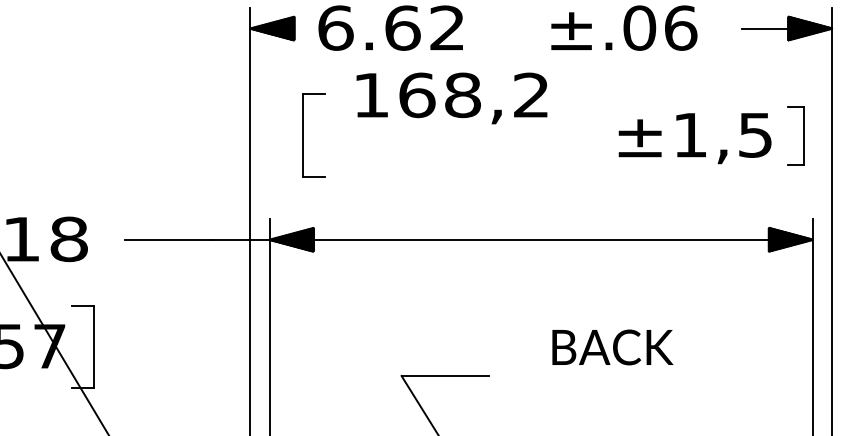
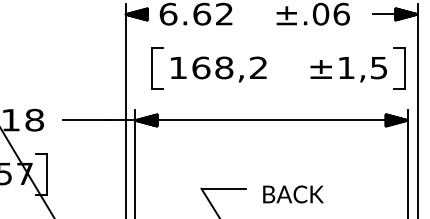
text: (451, 98) -> (218, 69), moved
part: (796, 136) -> (399, 68), size x1.43
text: (612, 347) -> (293, 194), moved

